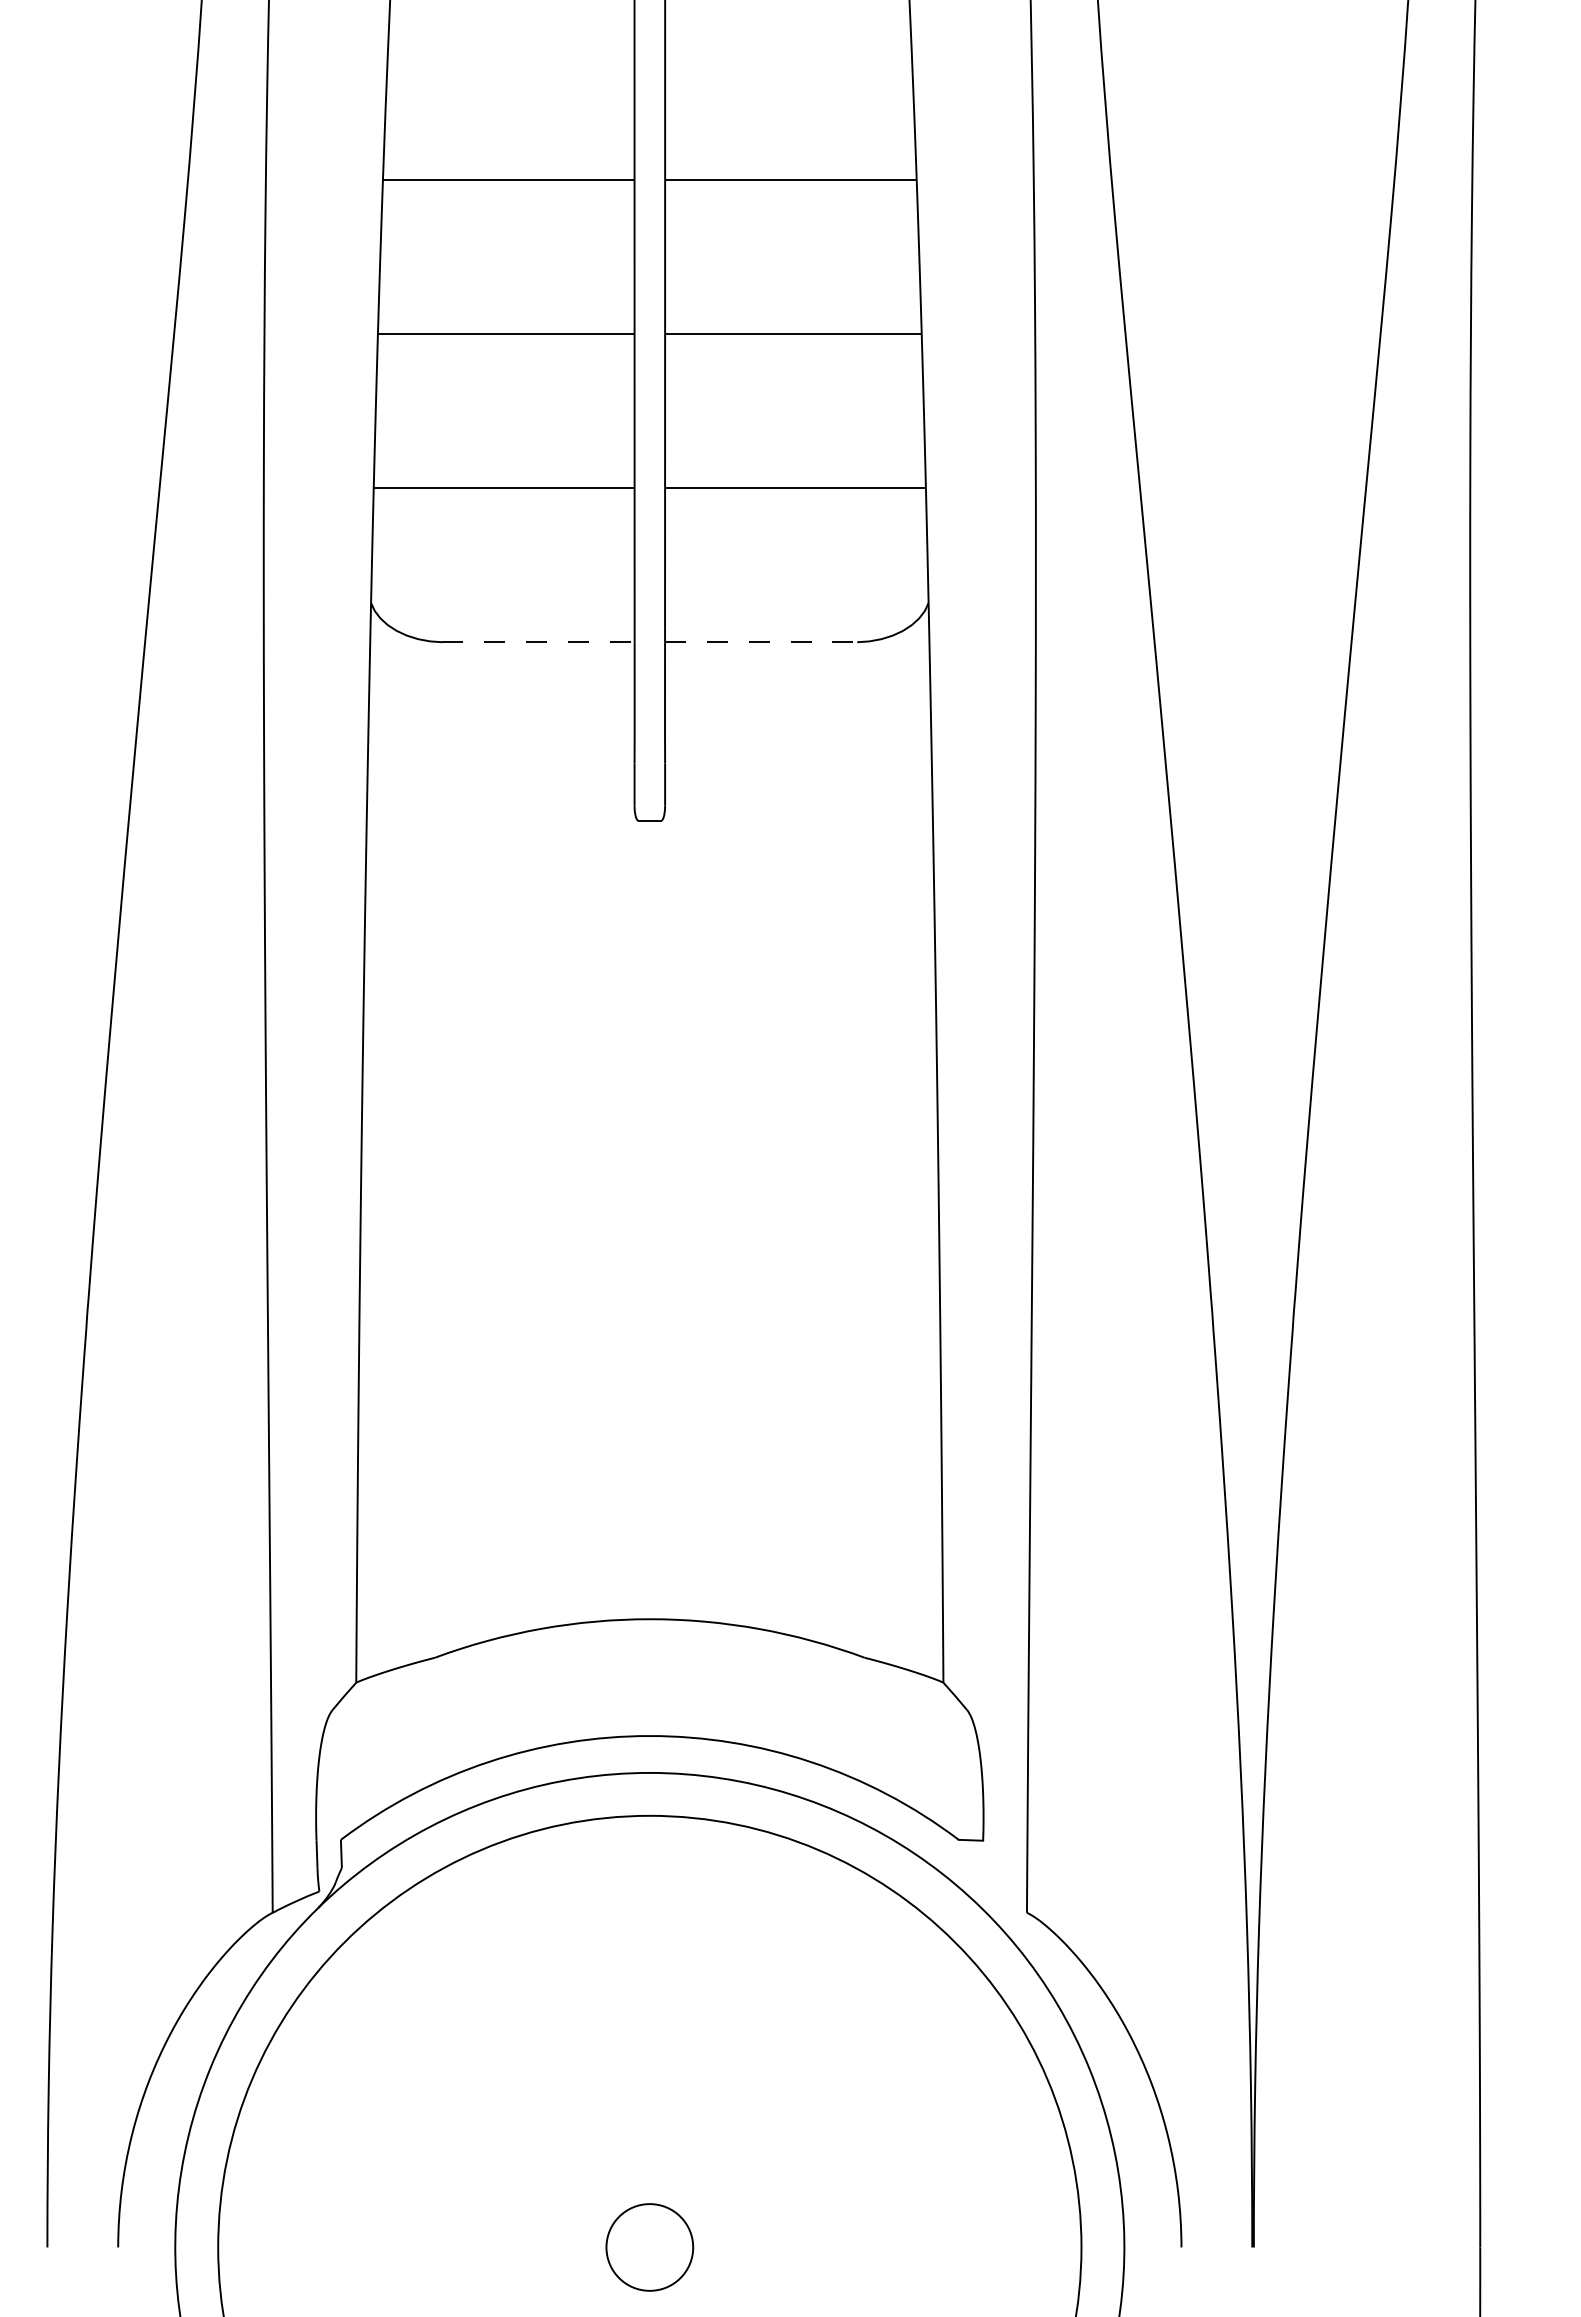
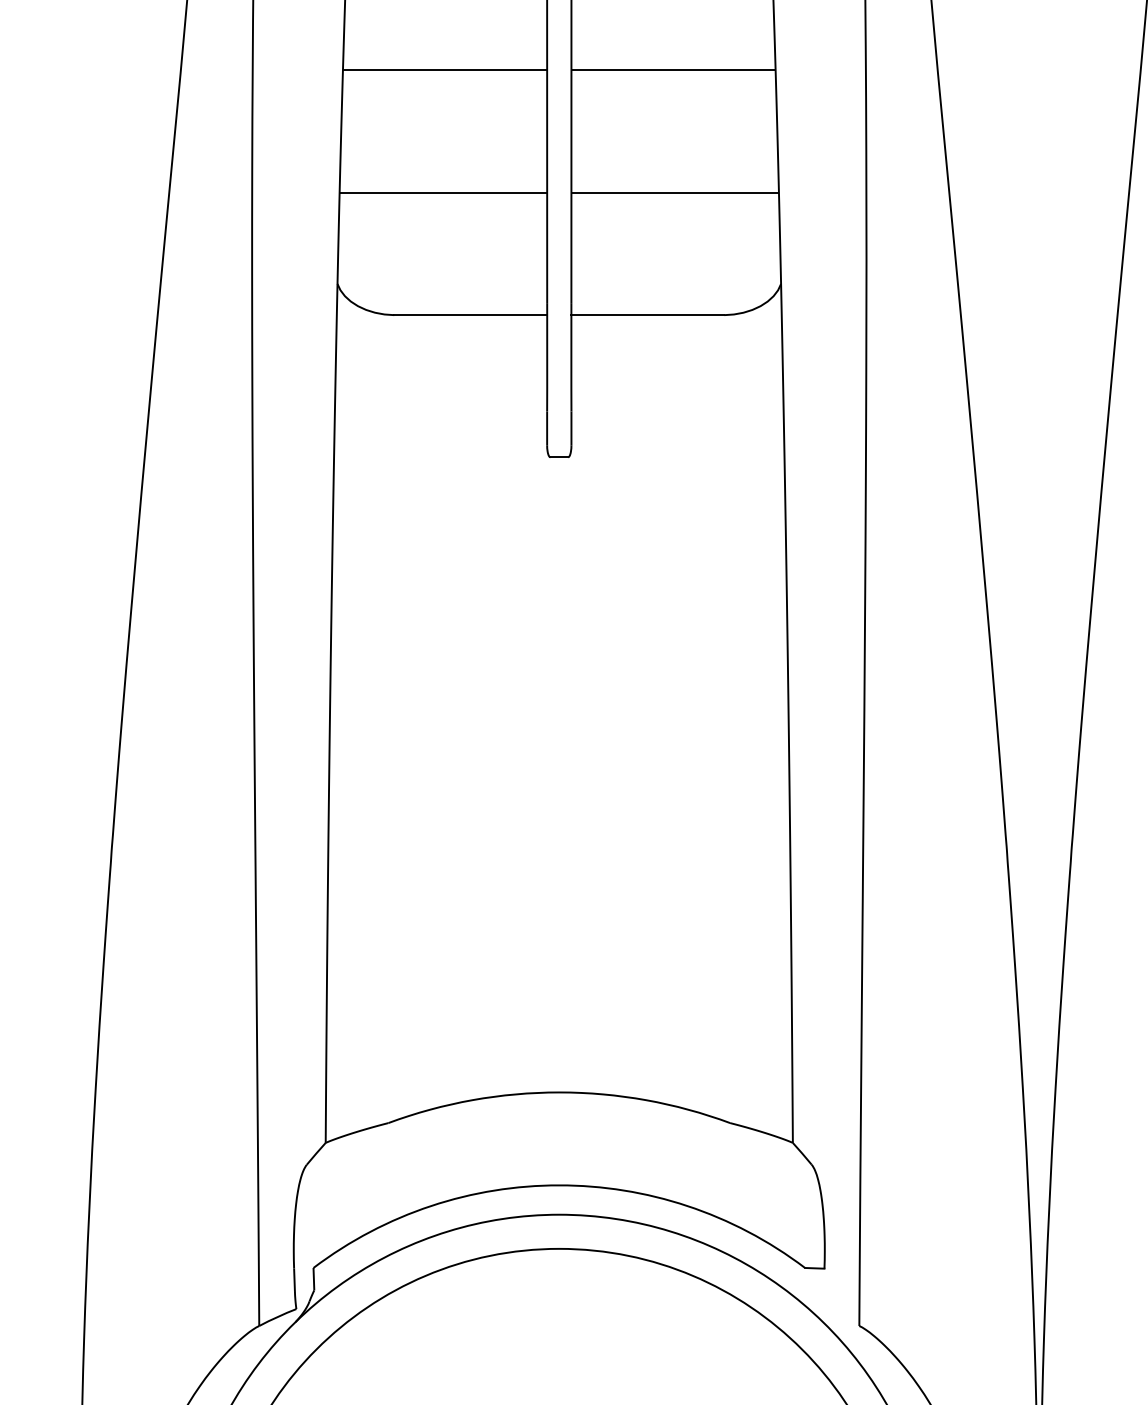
line: (539, 642) -> (471, 315), dashed -> solid
line: (761, 642) -> (648, 315), dashed -> solid

